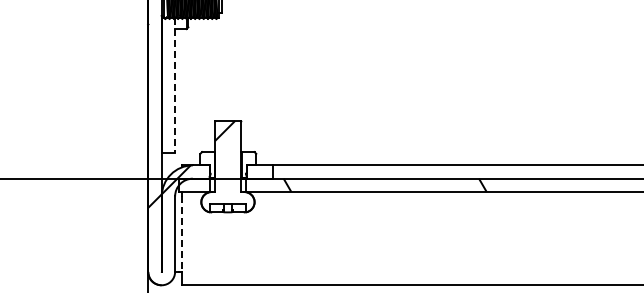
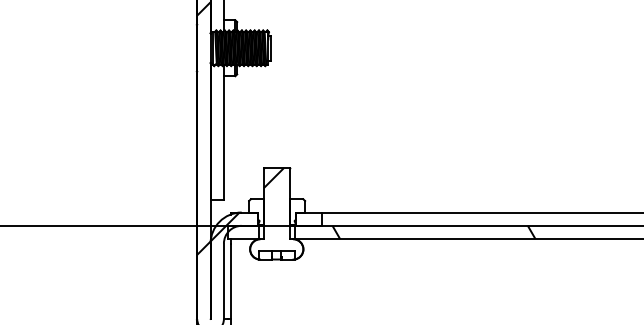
line: (174, 85) -> (223, 132), dashed -> solid
line: (181, 234) -> (230, 281), dashed -> solid

